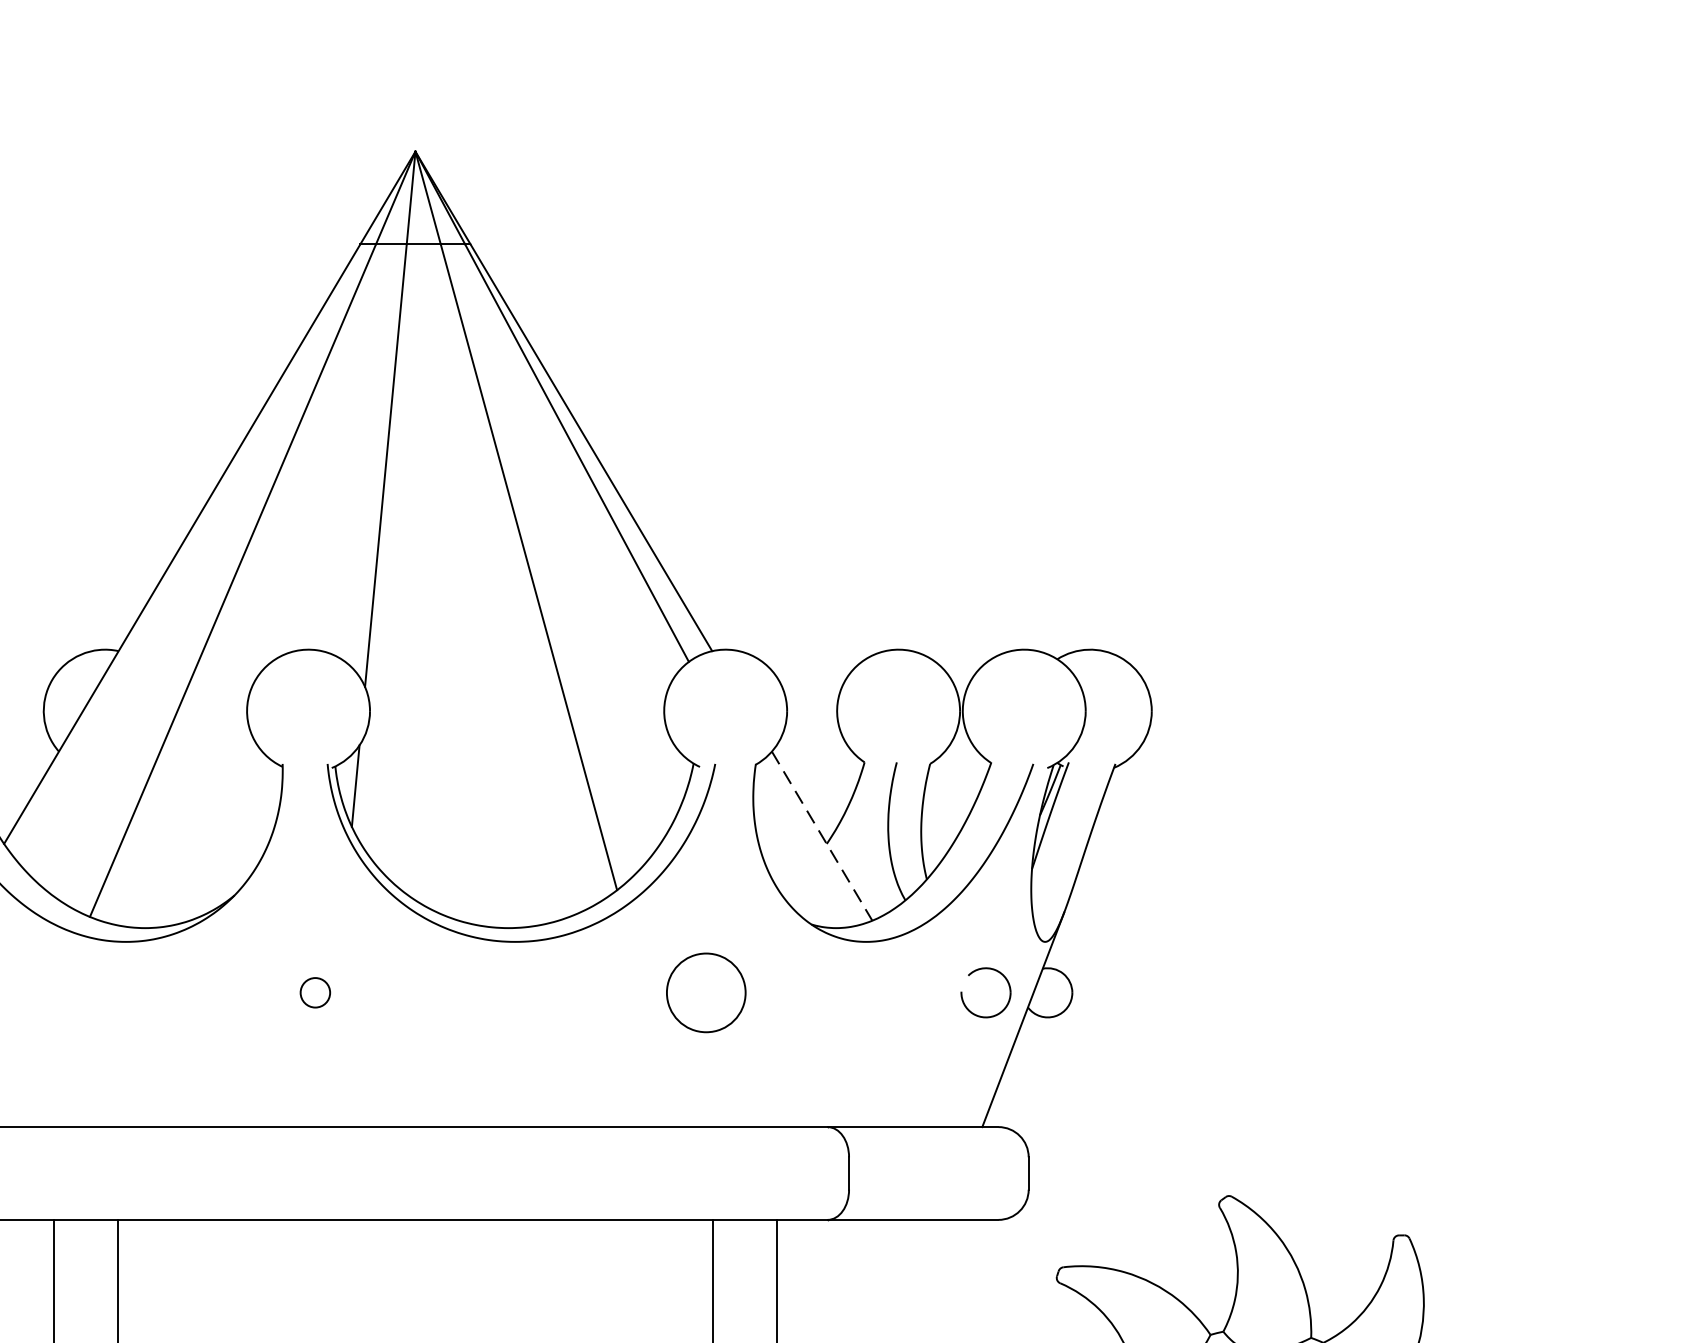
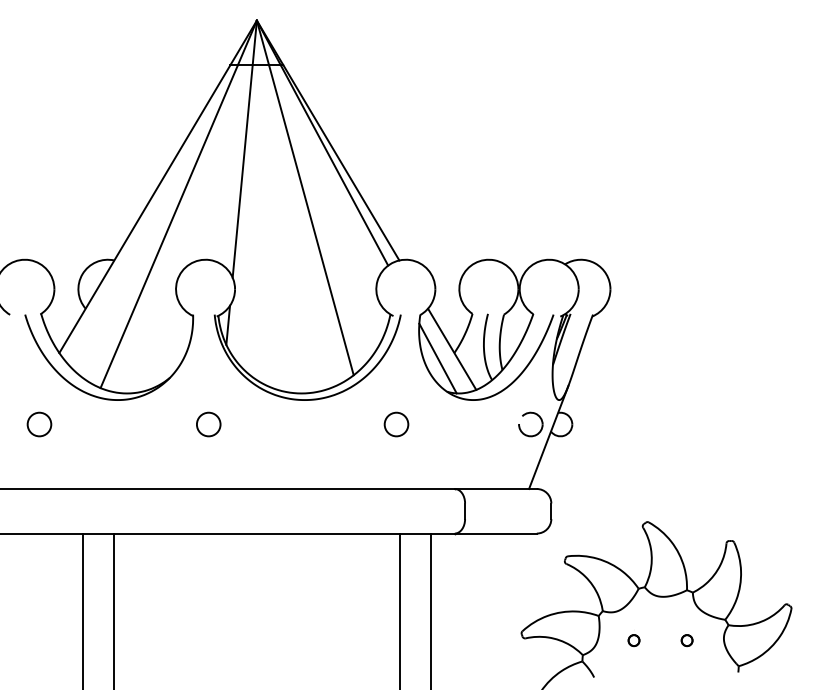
line: (822, 836) -> (452, 349), dashed -> solid
line: (791, 855) -> (437, 358), added
circle: (314, 992) -> (208, 424), size x1.67
circle: (706, 992) -> (396, 424), size x0.62

